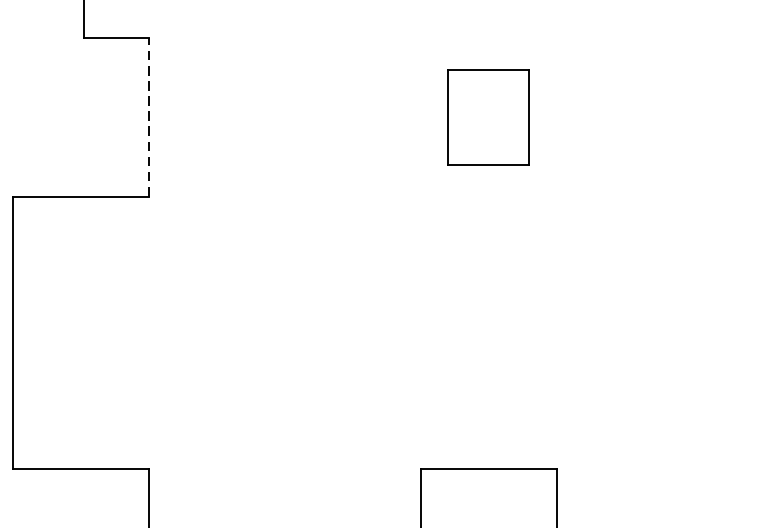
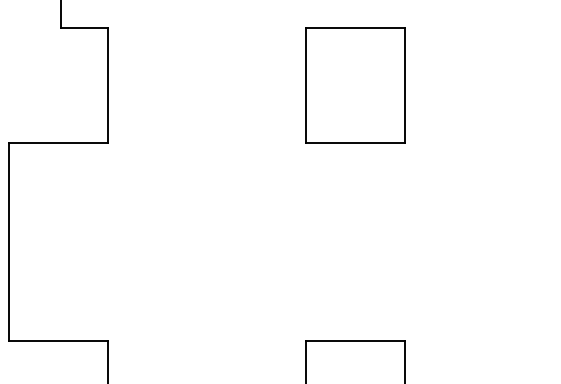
line: (148, 117) -> (108, 85), dashed -> solid
part: (488, 117) -> (355, 85), size x1.67

